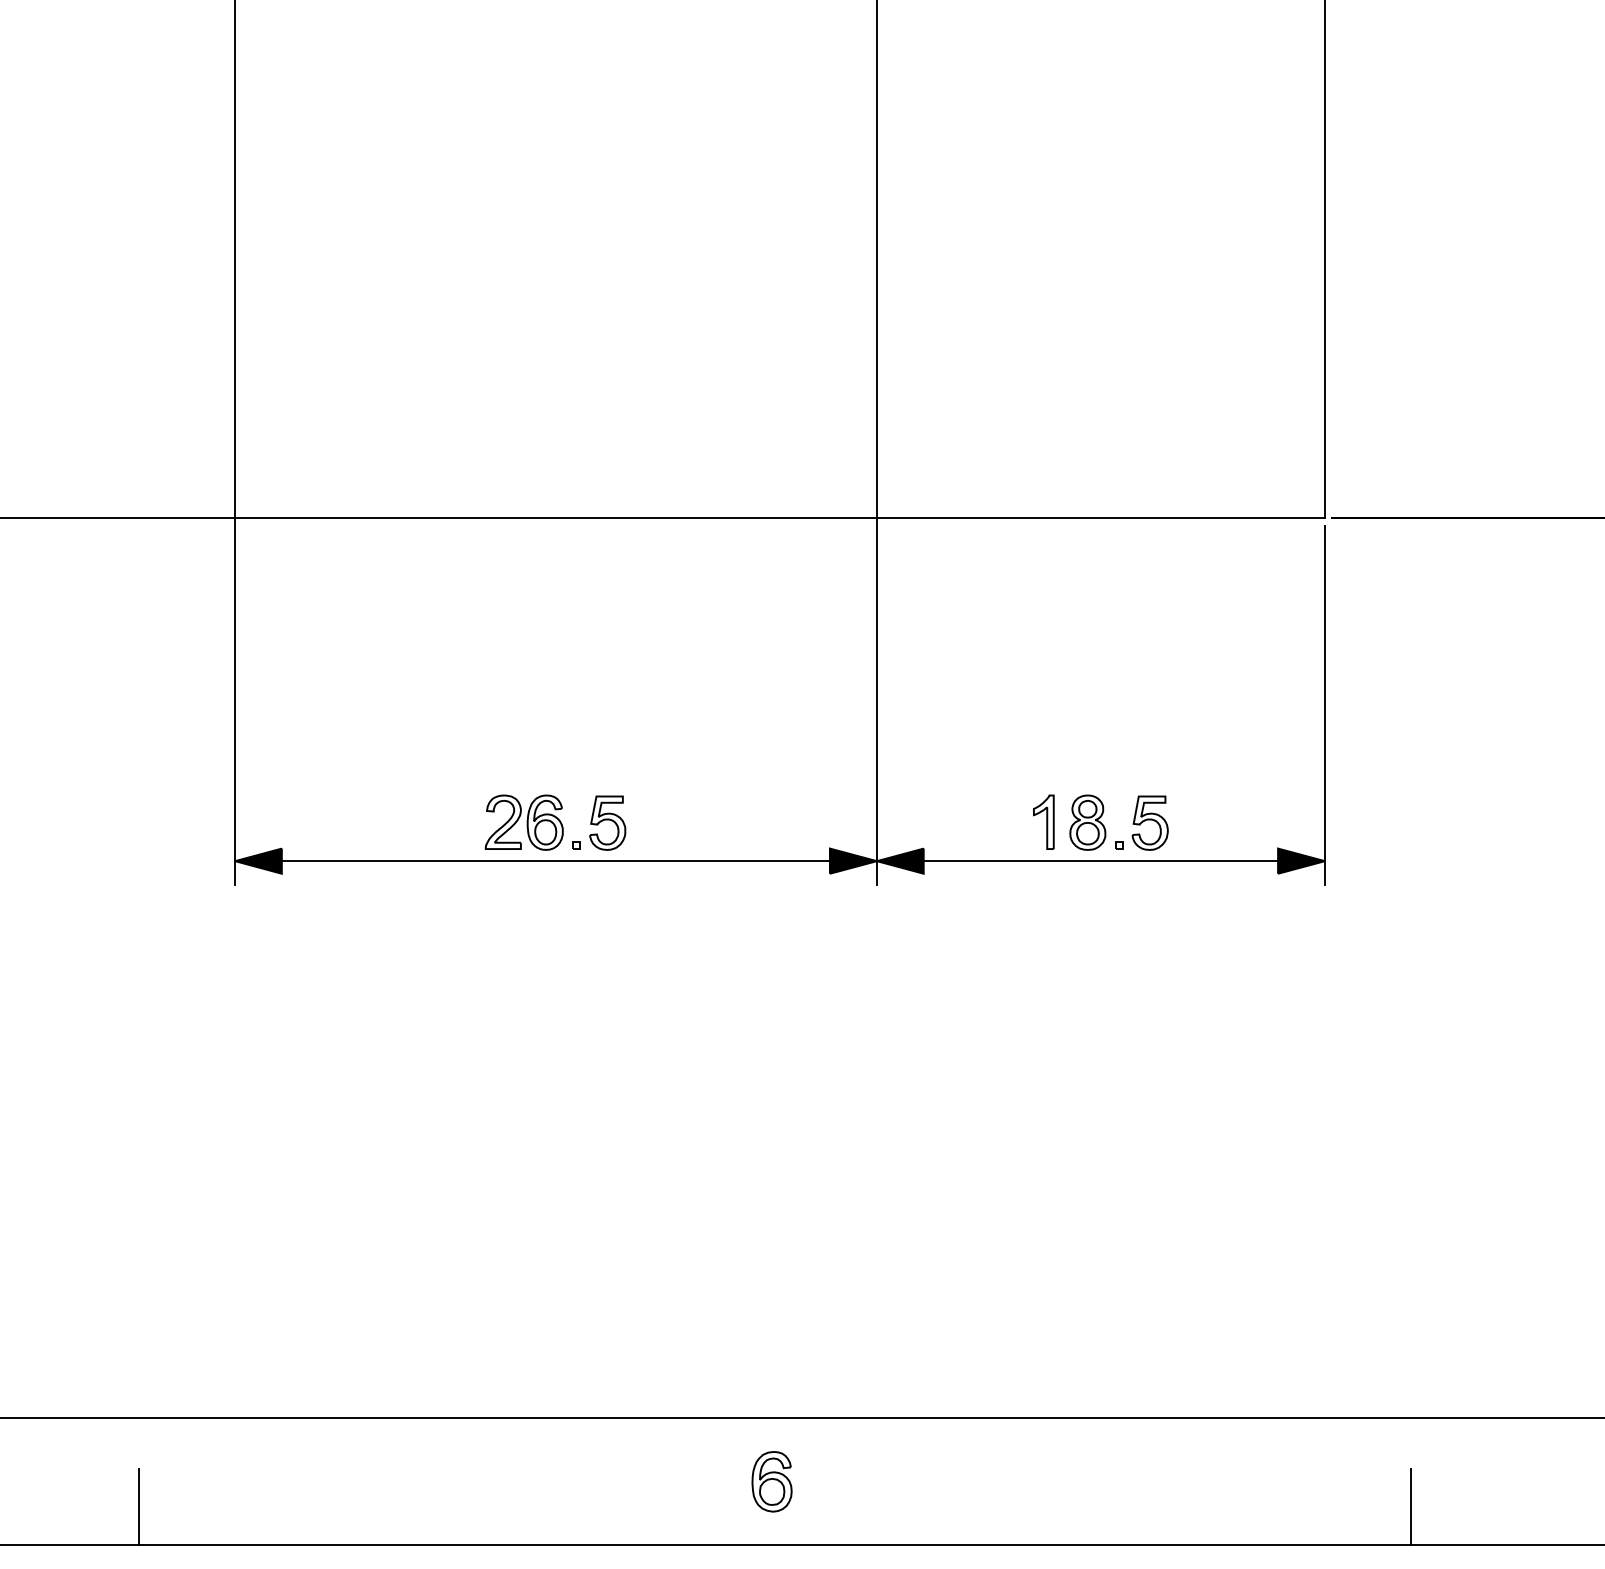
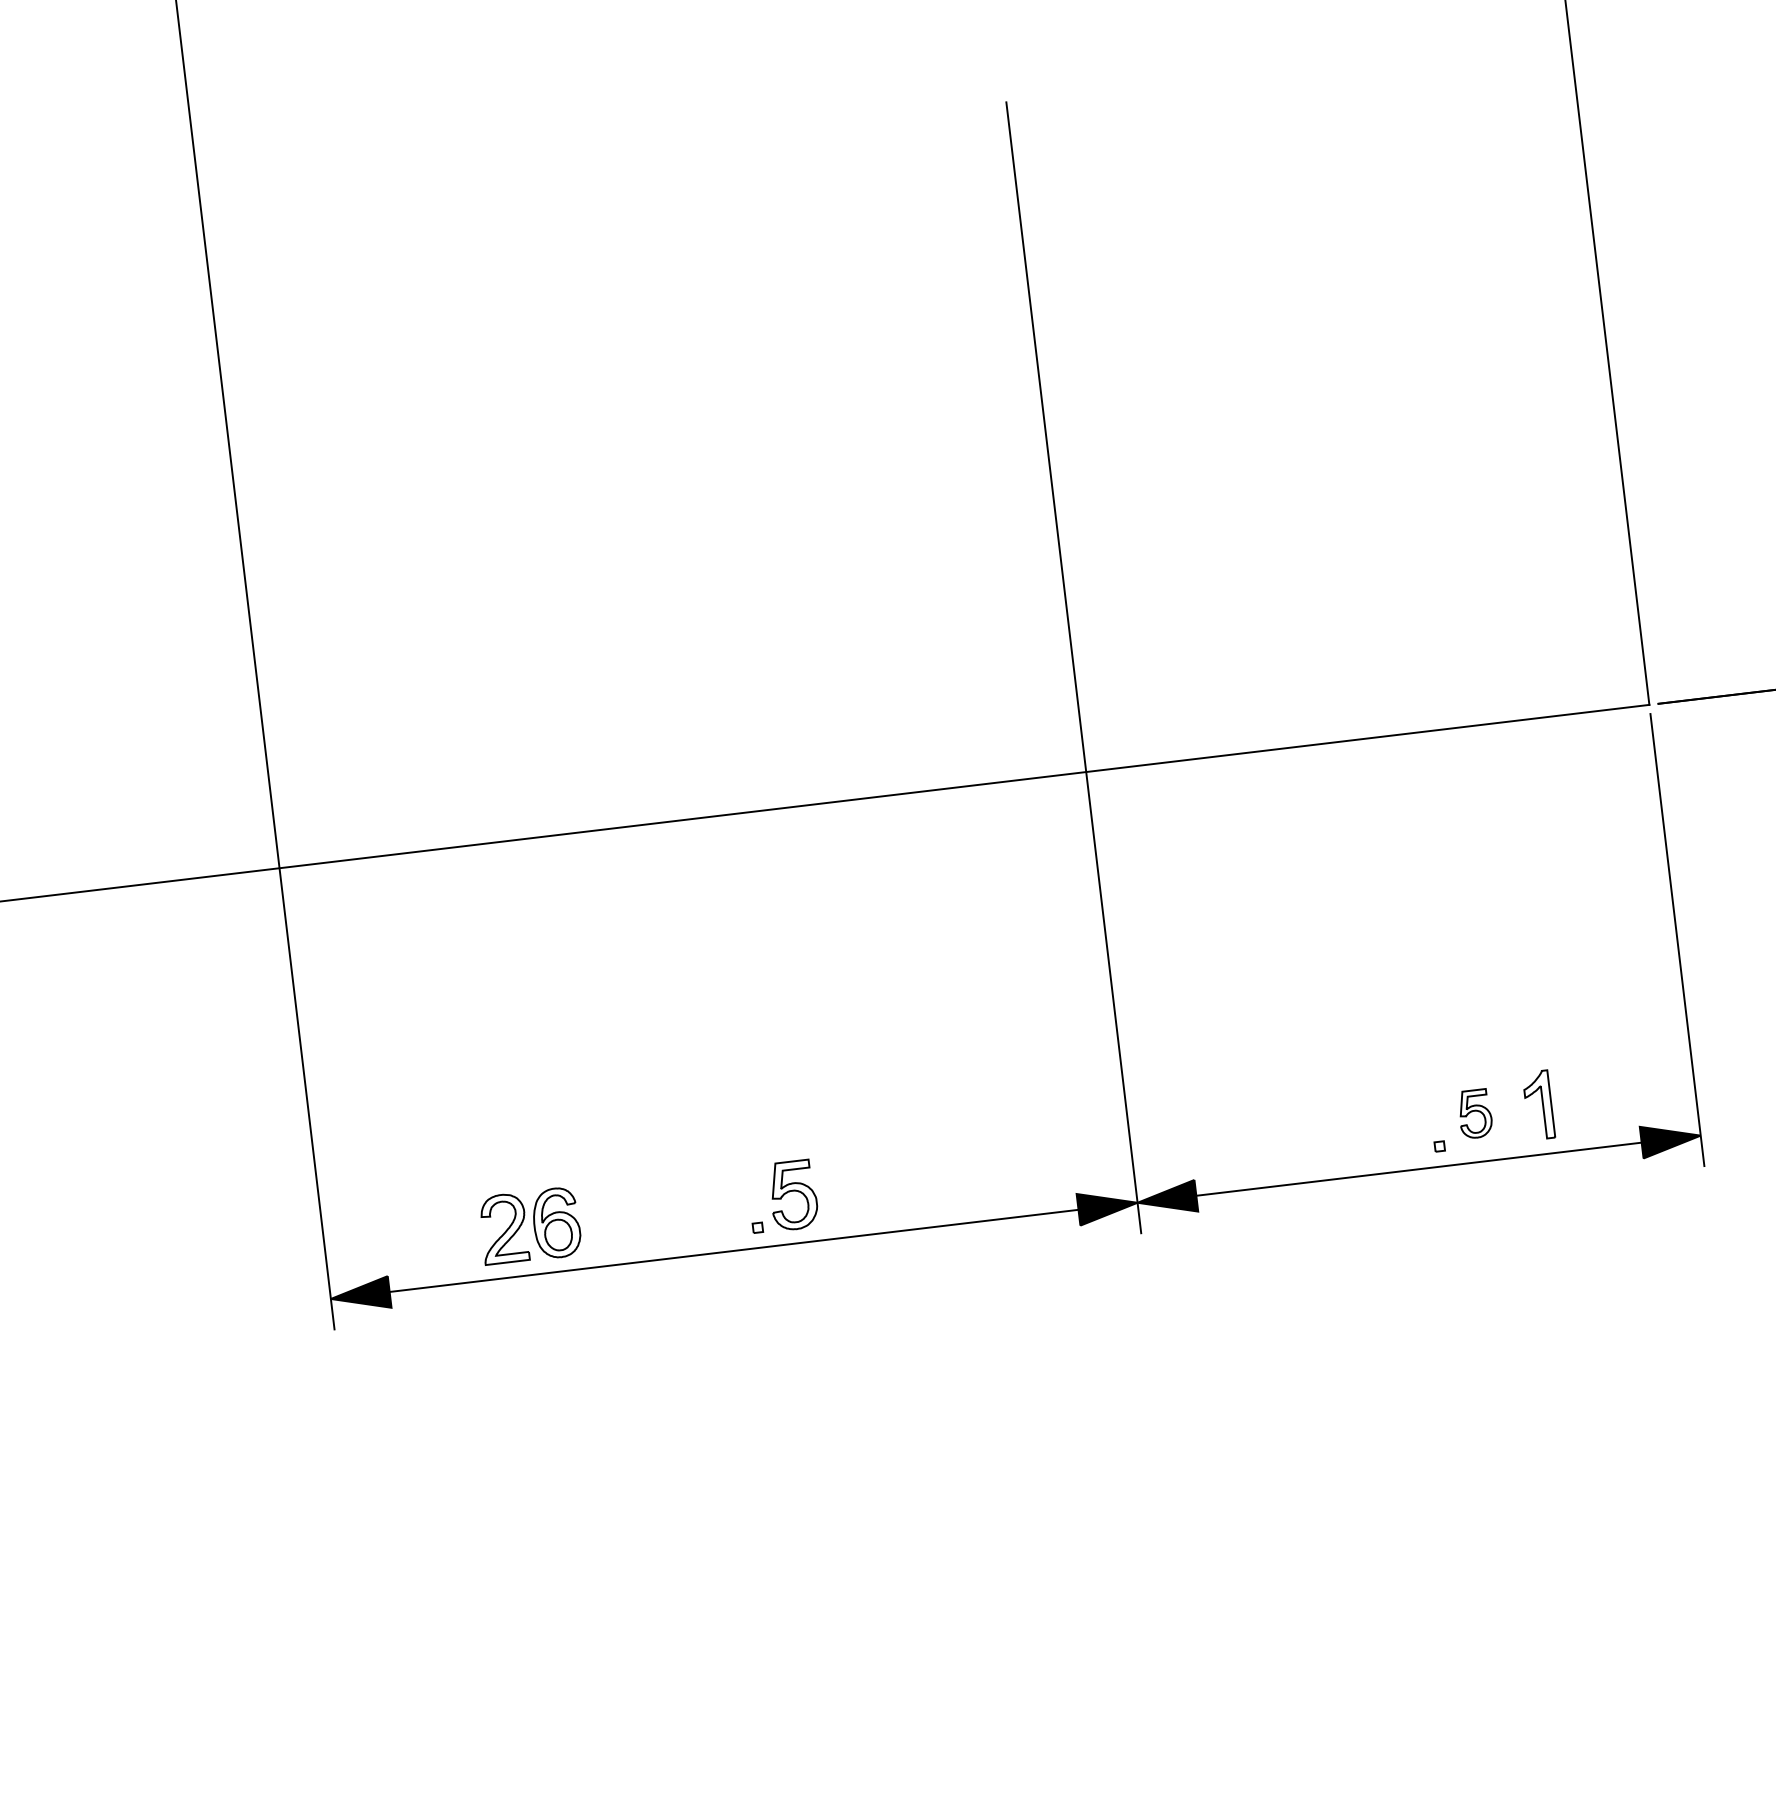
part: (1043, 821) -> (1538, 1104), moved
part: (523, 822) -> (529, 1226), moved
part: (1087, 822) -> (1396, 1122), removed
part: (1149, 822) -> (1474, 1113), size x0.7

